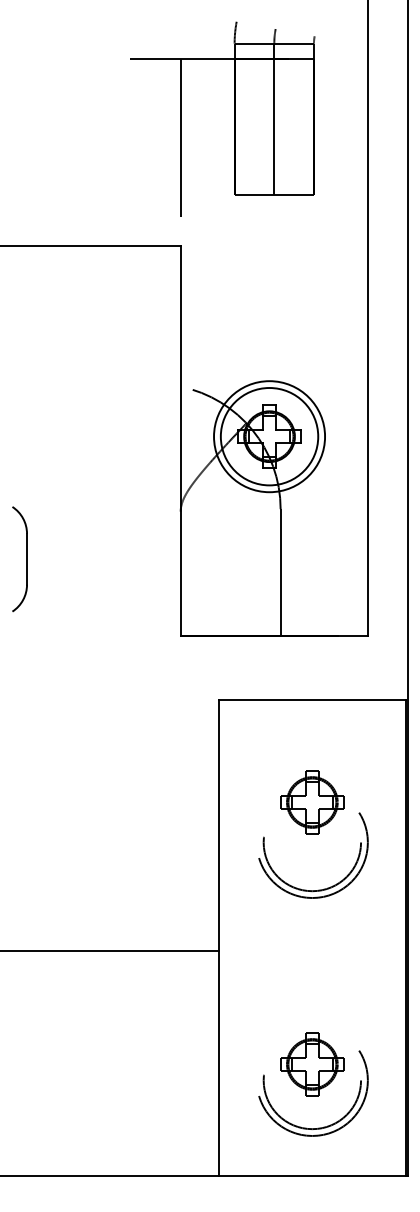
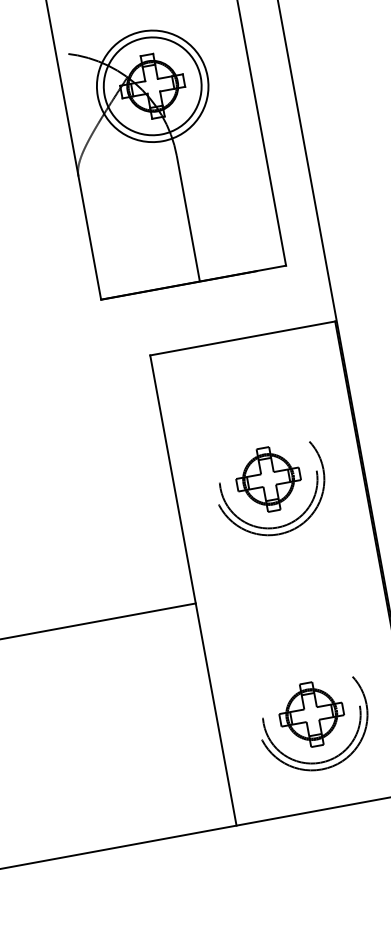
part: (312, 802) -> (268, 479), moved
part: (312, 1064) -> (311, 714), moved

